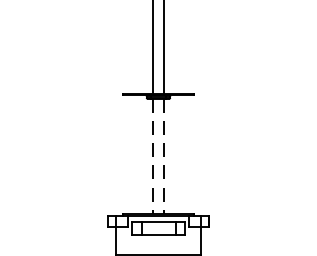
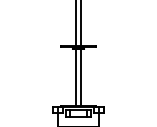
line: (152, 156) -> (75, 77), dashed -> solid
line: (164, 156) -> (81, 77), dashed -> solid

